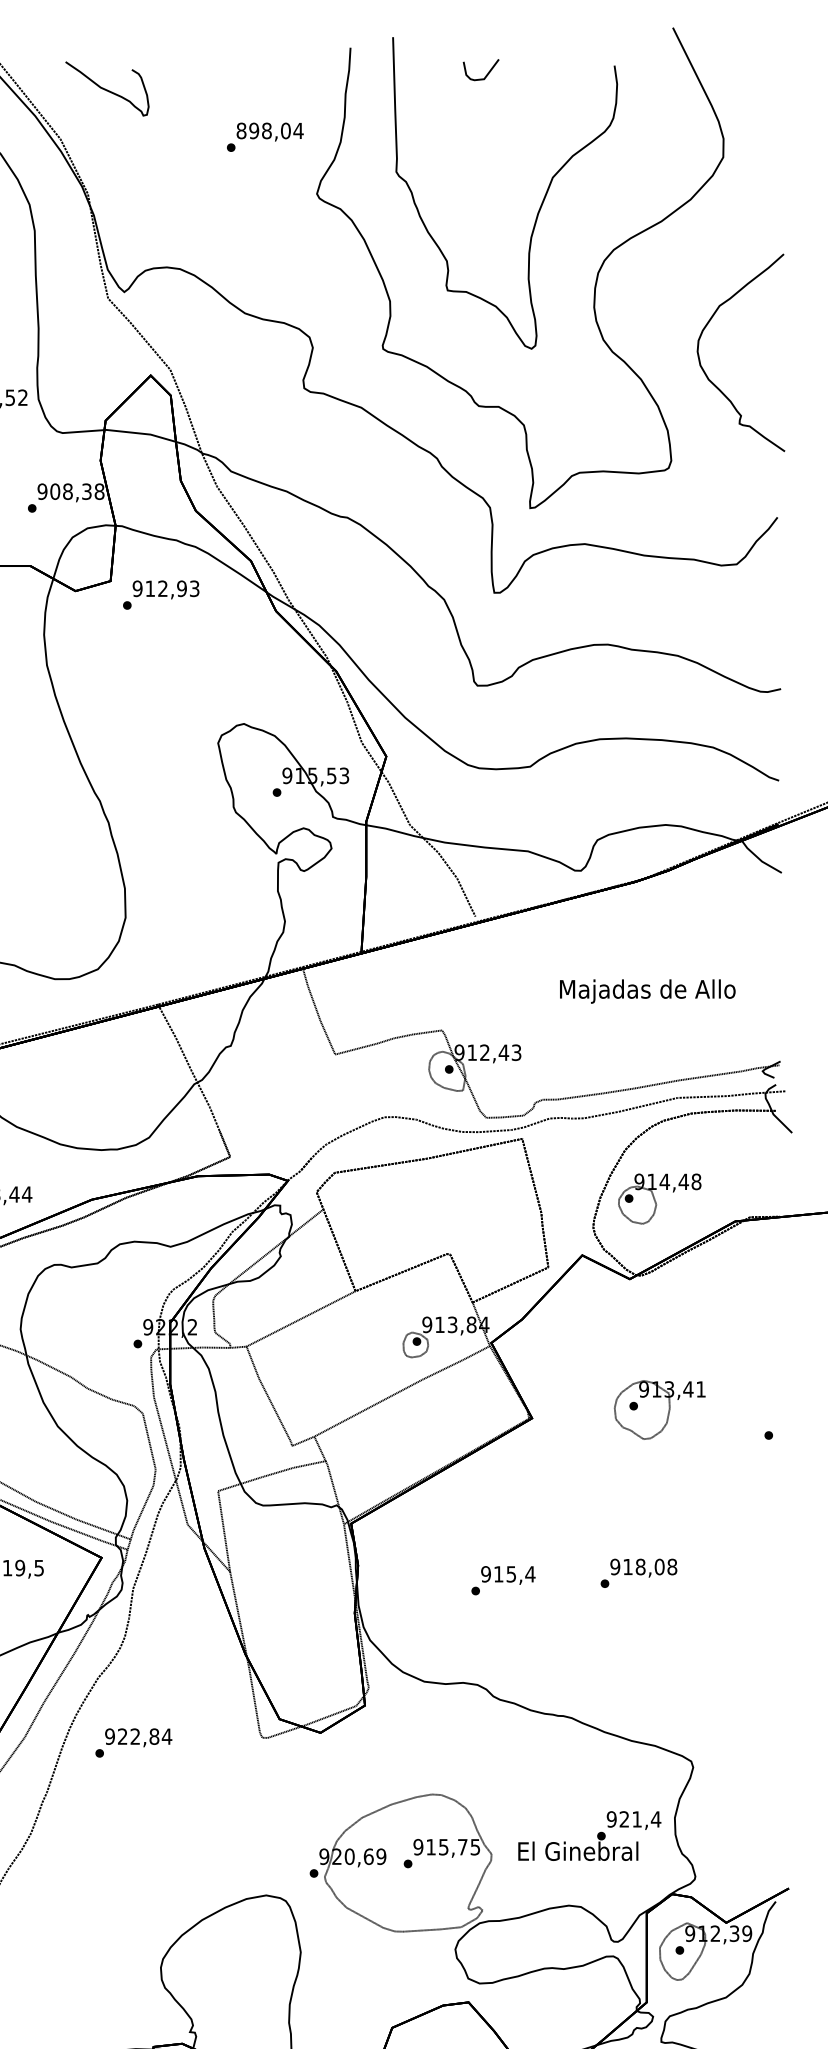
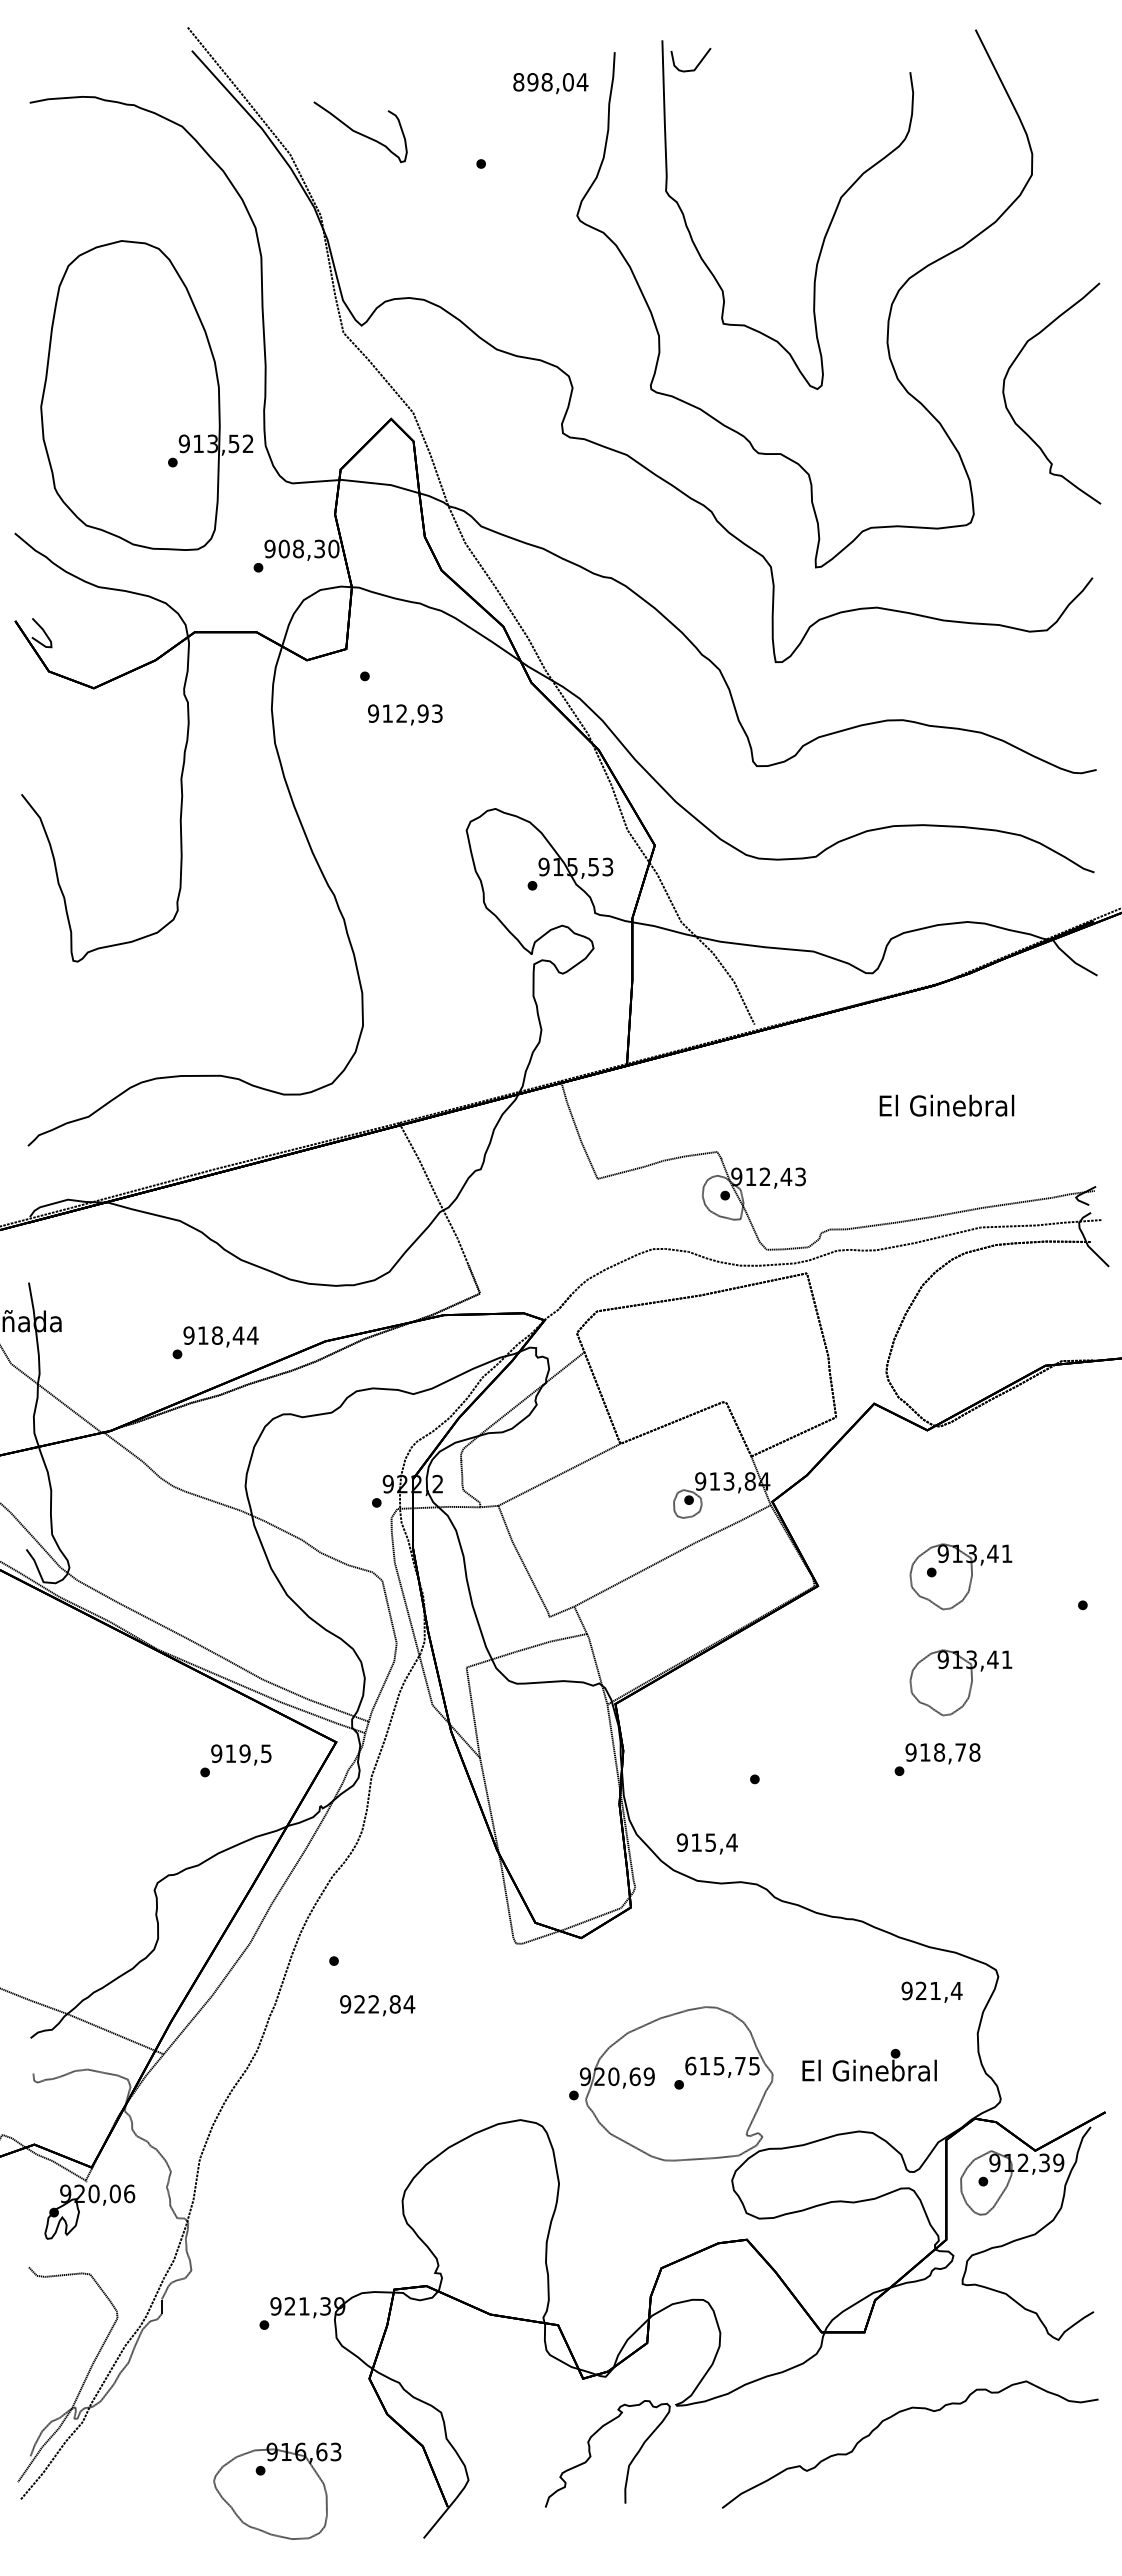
part: (486, 74) -> (696, 65), moved
curve: (106, 89) -> (359, 132), moved
text: (269, 132) -> (550, 83), moved
text: (99, 492) -> (333, 549), 908,38 -> 908,30
text: (166, 589) -> (405, 714), moved
text: (647, 991) -> (947, 1108), Majadas de Allo -> El Ginebral
part: (659, 1198) -> (960, 1340), removed
part: (659, 1504) -> (960, 1682), added
text: (659, 1567) -> (960, 1752), 918,08 -> 918,78
text: (507, 1575) -> (706, 1843), moved
text: (138, 1737) -> (377, 2005), moved
text: (633, 1819) -> (931, 1991), moved
text: (418, 1846) -> (690, 2065), 915,75 -> 615,75

